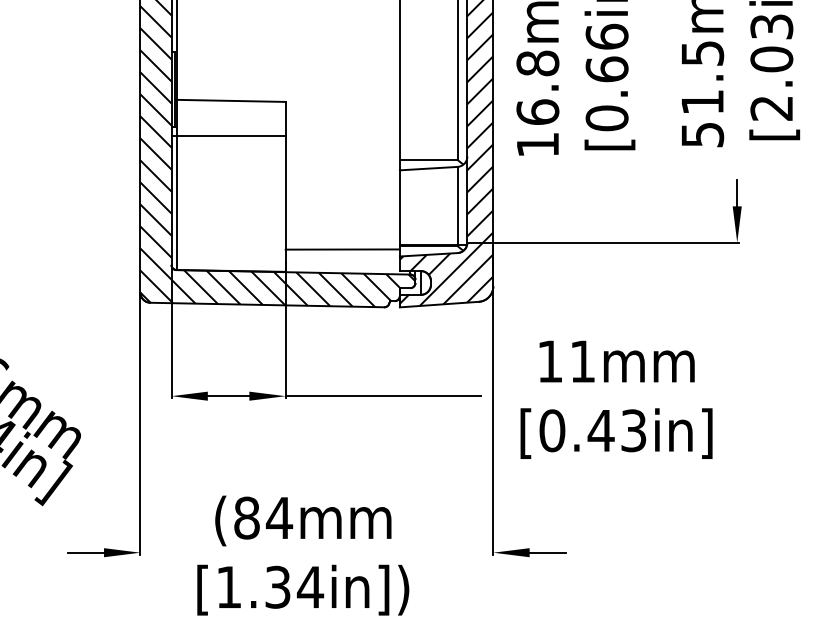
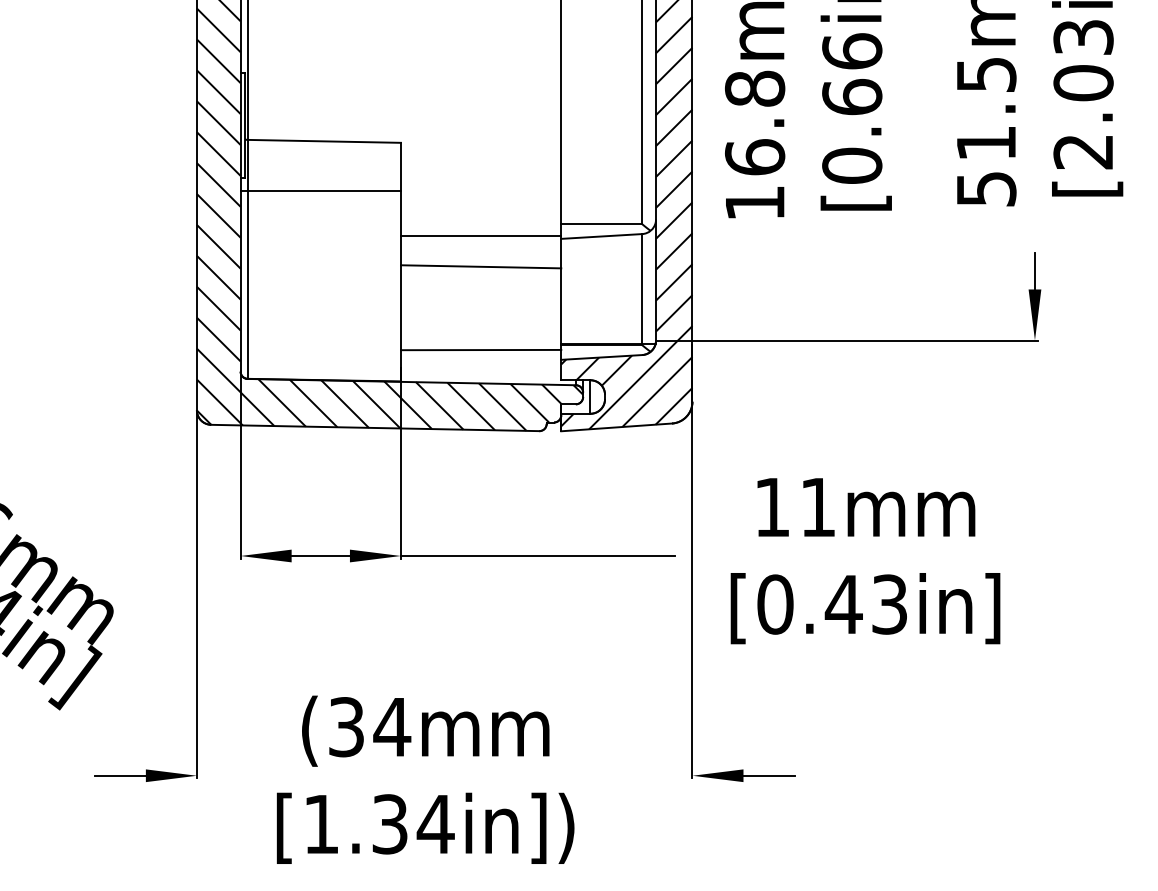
line: (342, 167) -> (480, 235), added
line: (342, 190) -> (480, 266), added
text: (246, 518) -> (346, 727), (84mm -> (34mm

